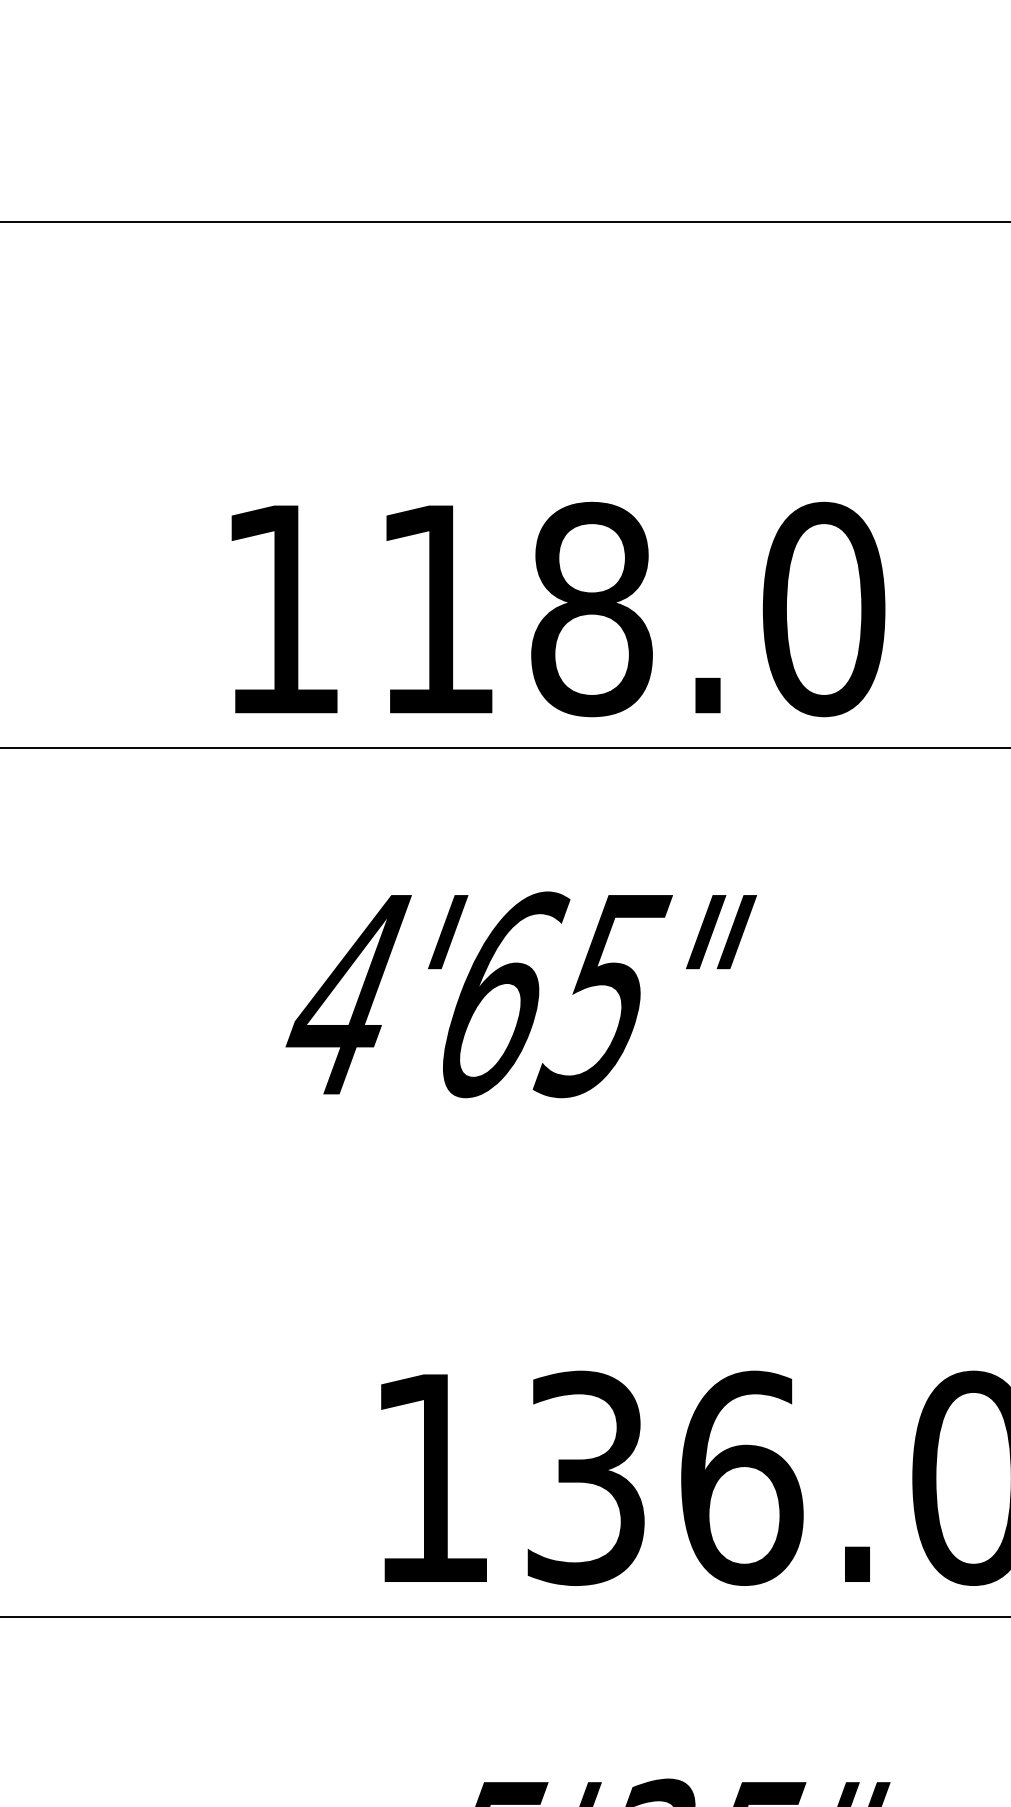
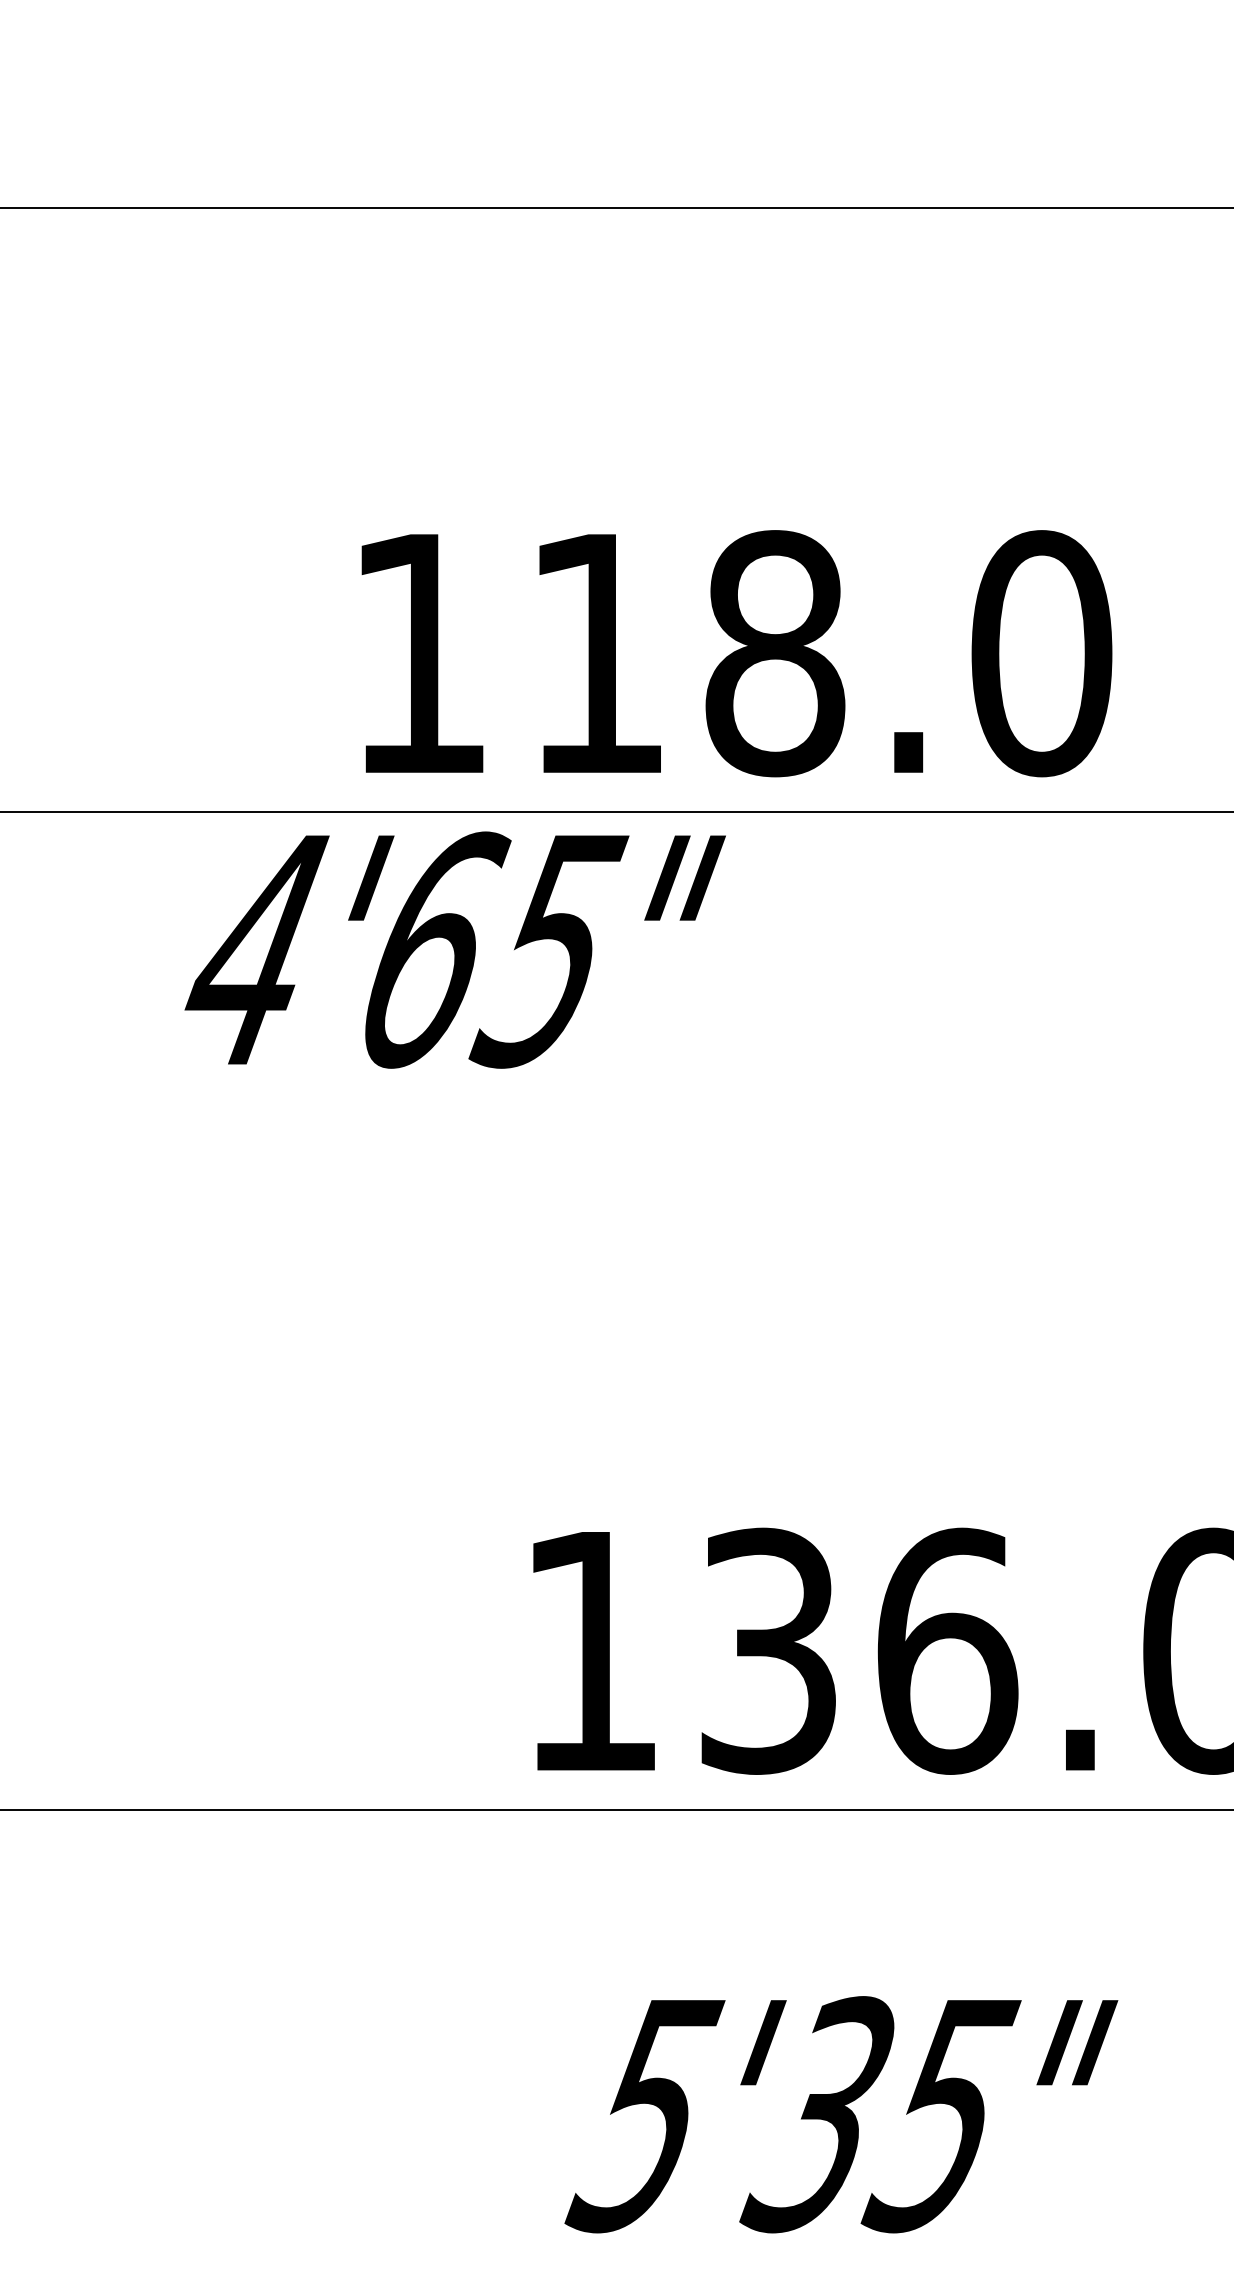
text: (520, 994) -> (454, 949), moved

